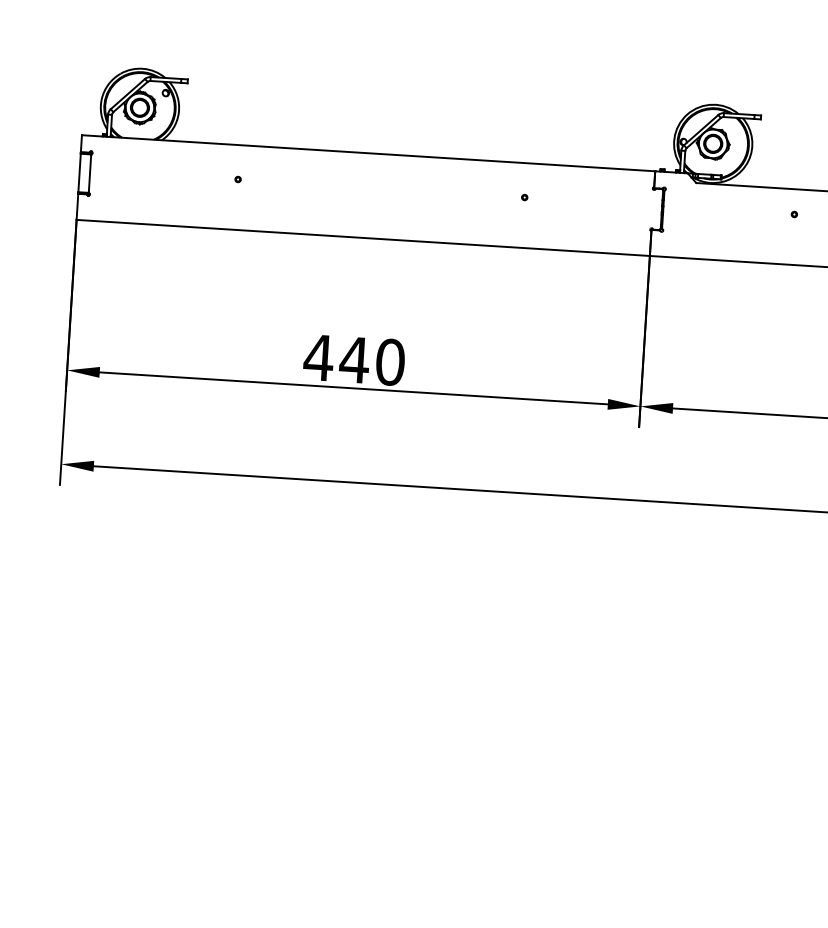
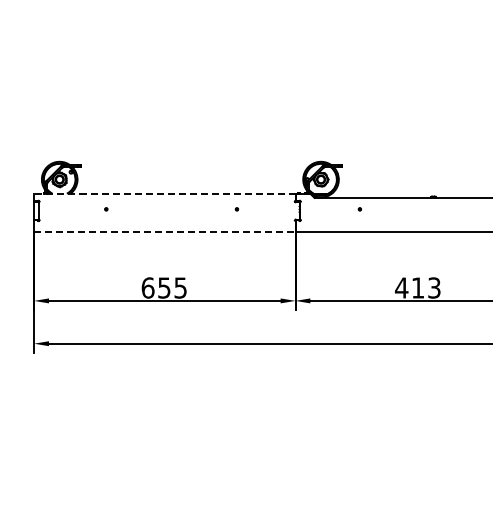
line: (367, 152) -> (164, 193), solid -> dashed
line: (362, 238) -> (164, 232), solid -> dashed
text: (354, 358) -> (164, 287), 440 -> 655

